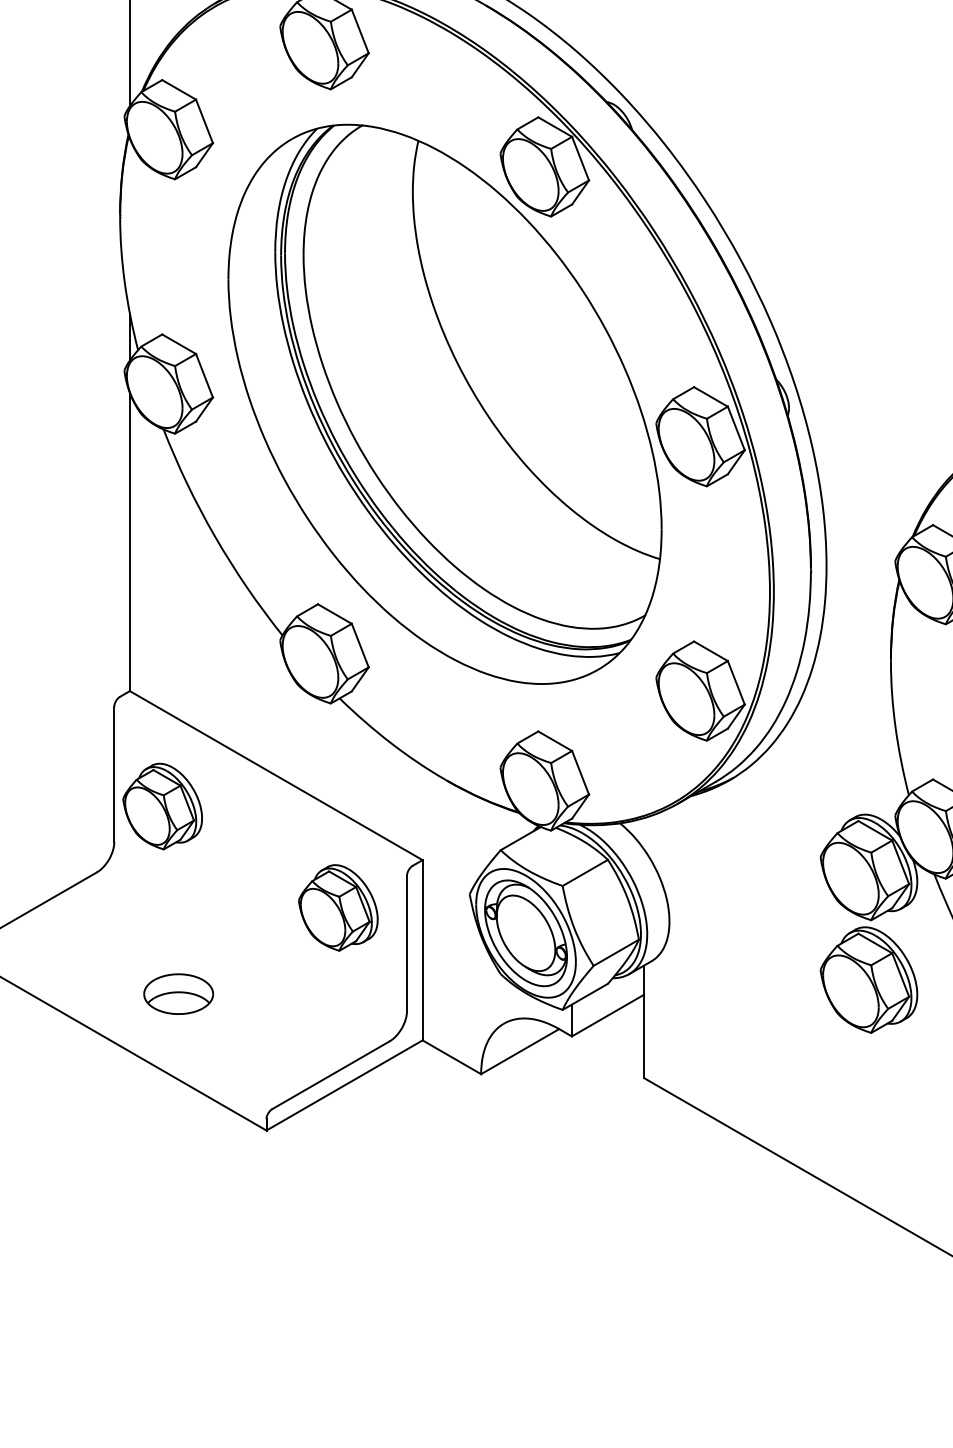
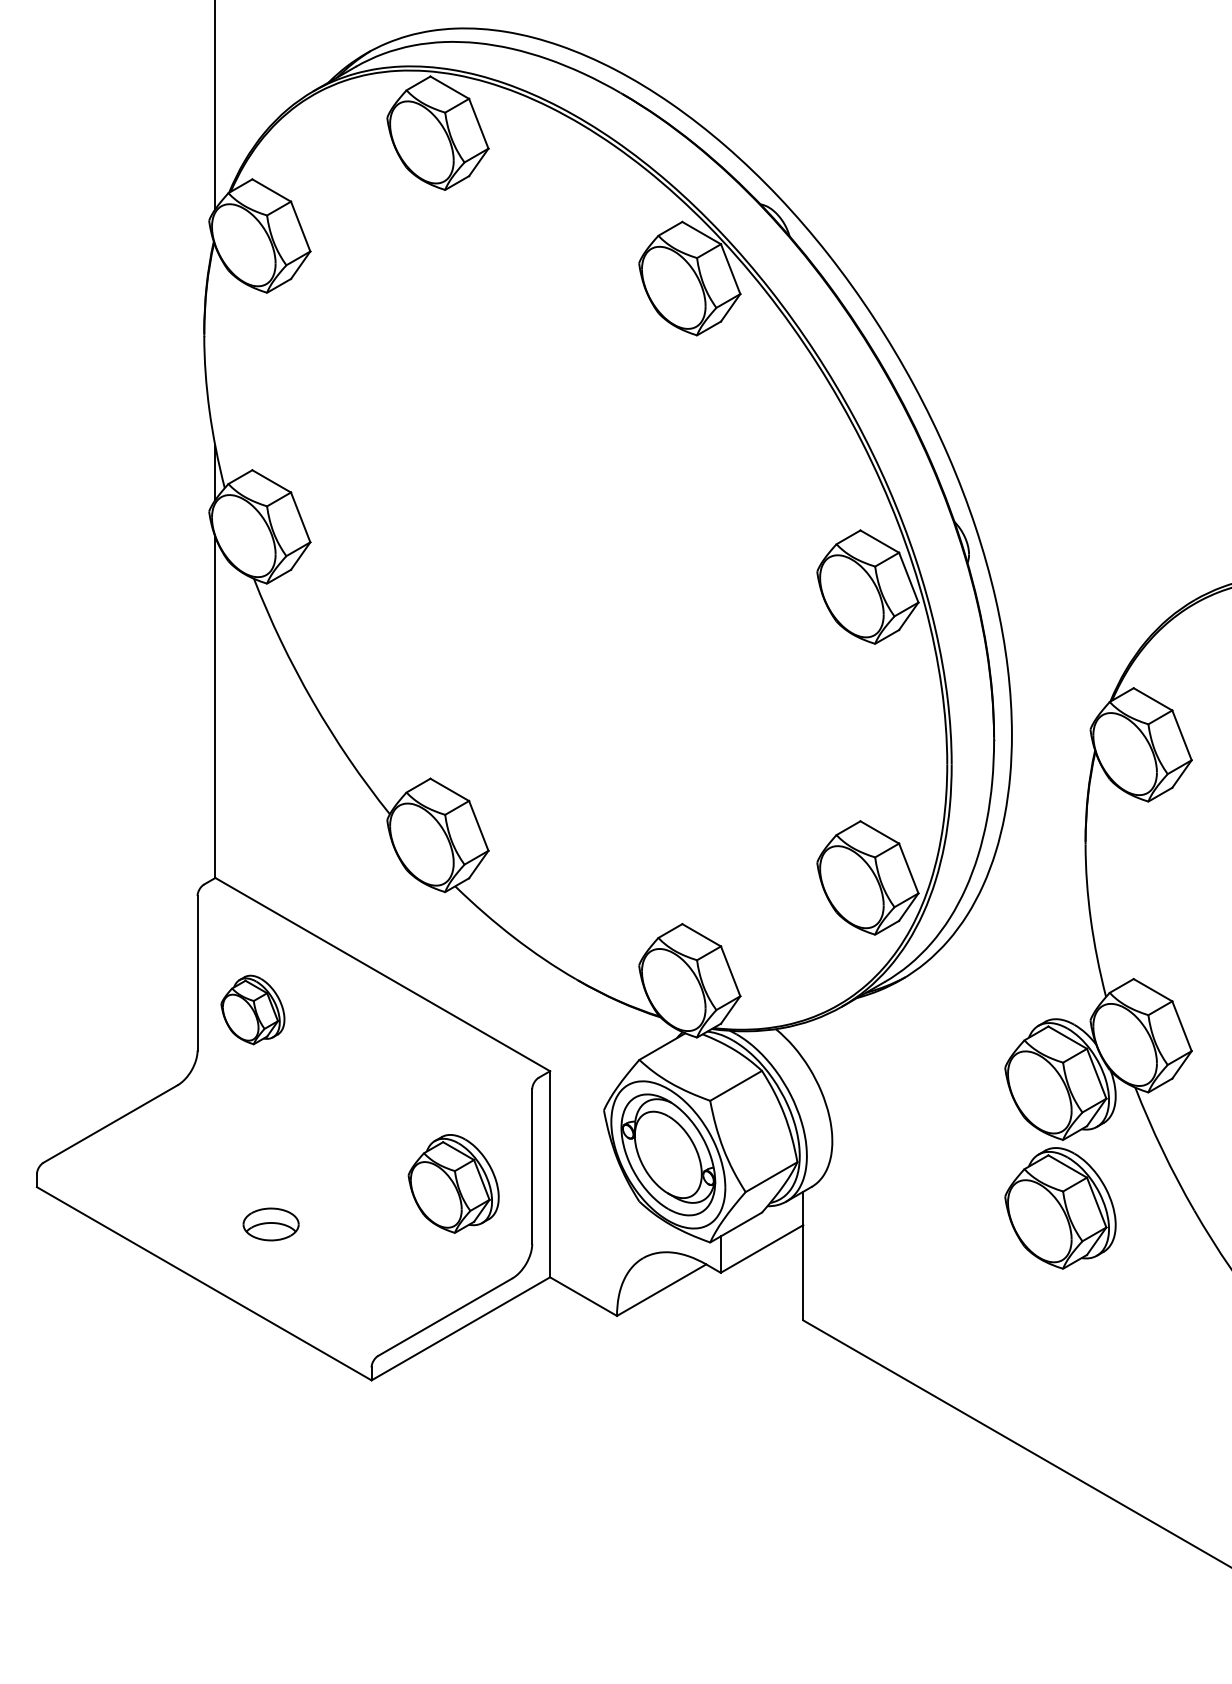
part: (444, 403) -> (575, 549), removed
part: (162, 806) -> (252, 1009), size x0.7
part: (338, 907) -> (453, 1183), moved
part: (178, 994) -> (270, 1224), size x0.7

